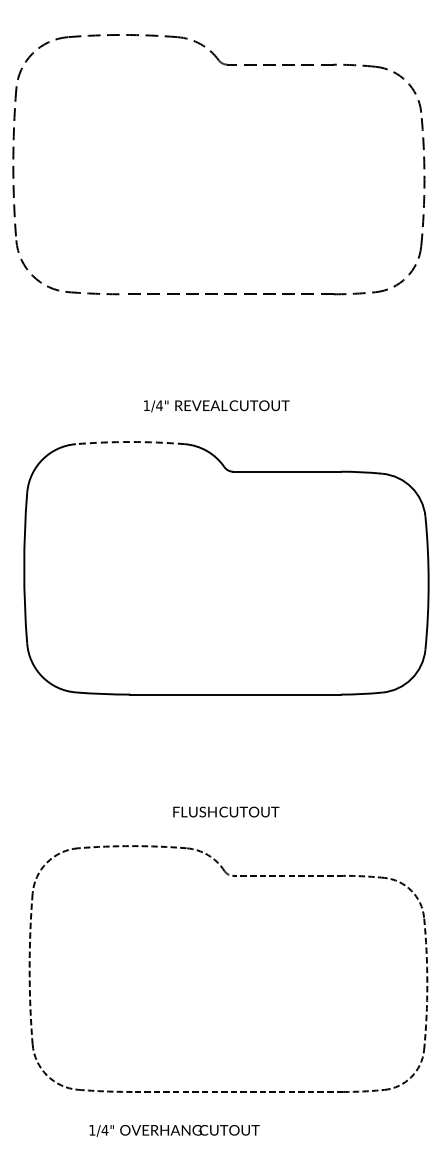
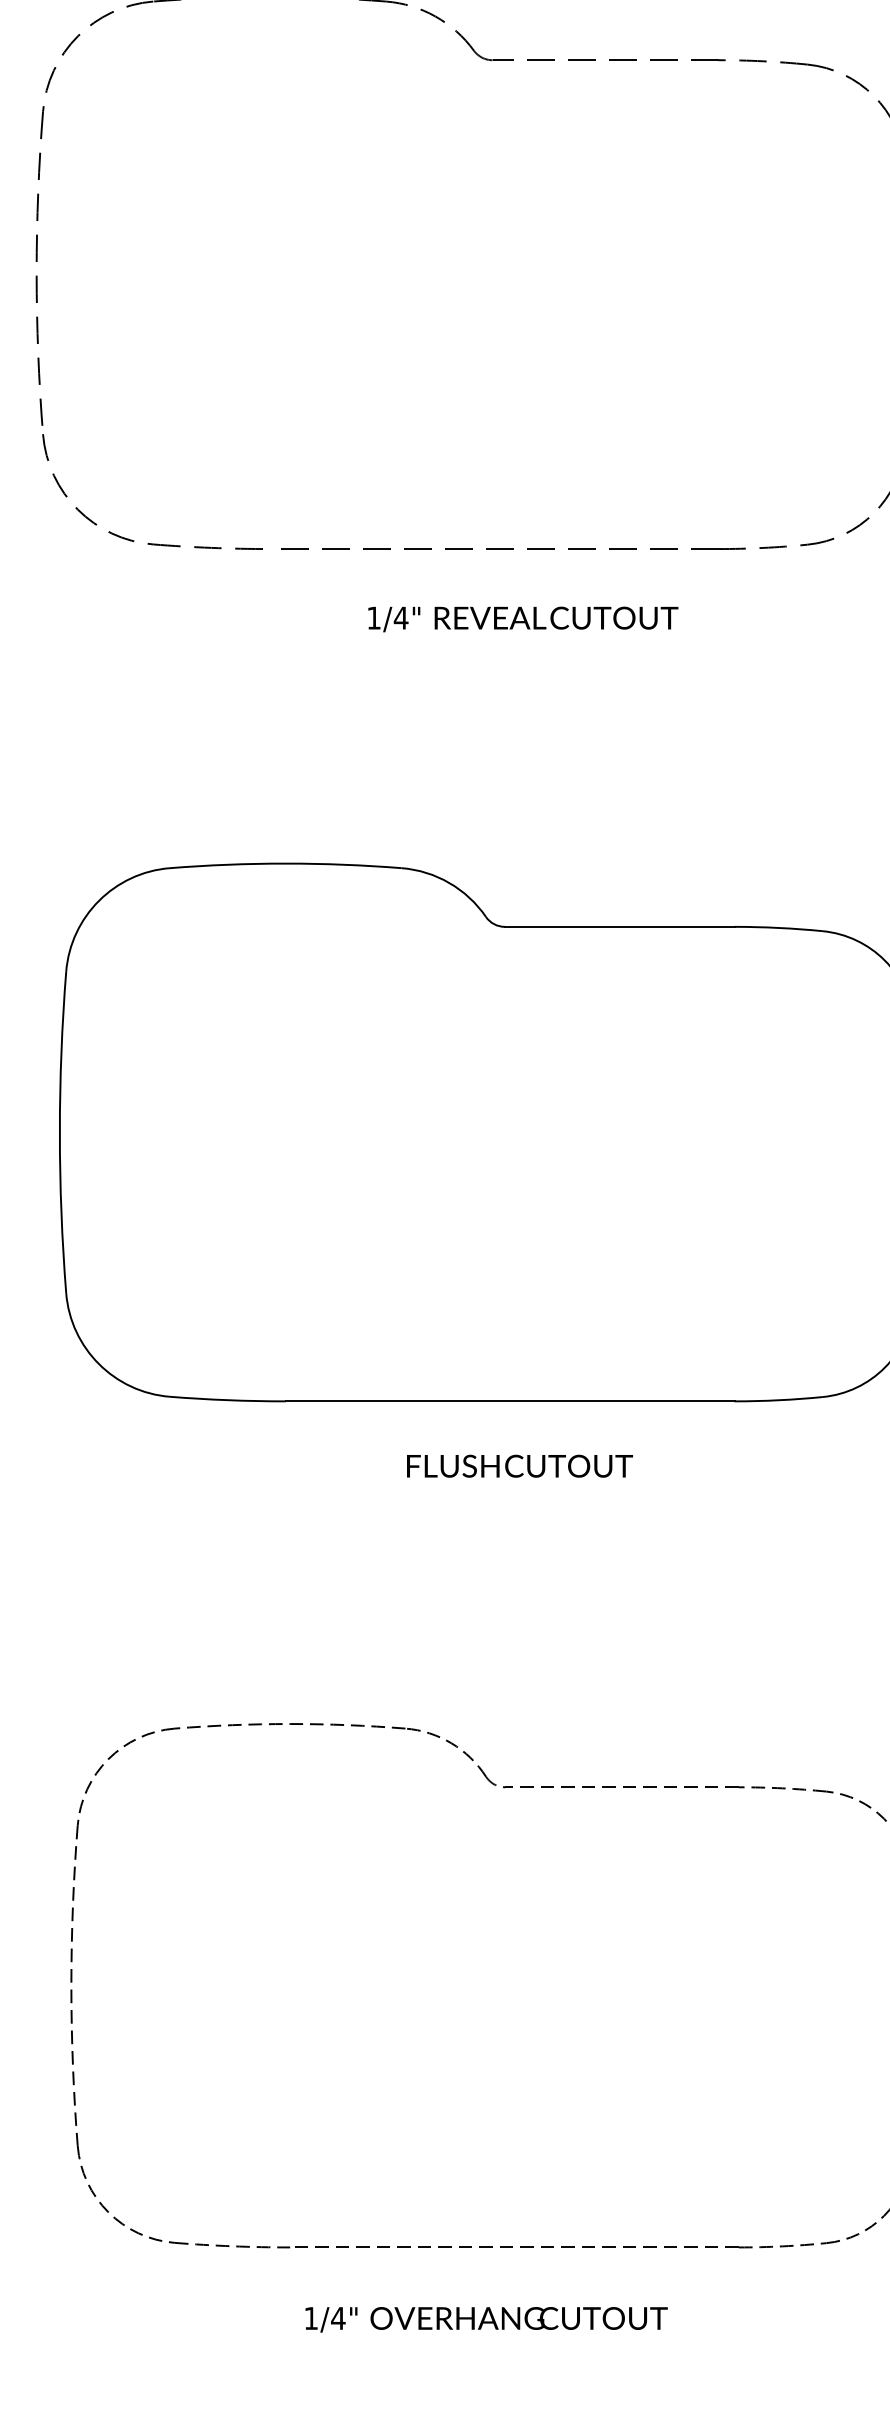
text: (216, 406) -> (522, 619), moved
arc: (130, 442) -> (286, 864), dashed -> solid
text: (226, 811) -> (520, 1465), moved
text: (174, 1130) -> (486, 2318), moved

